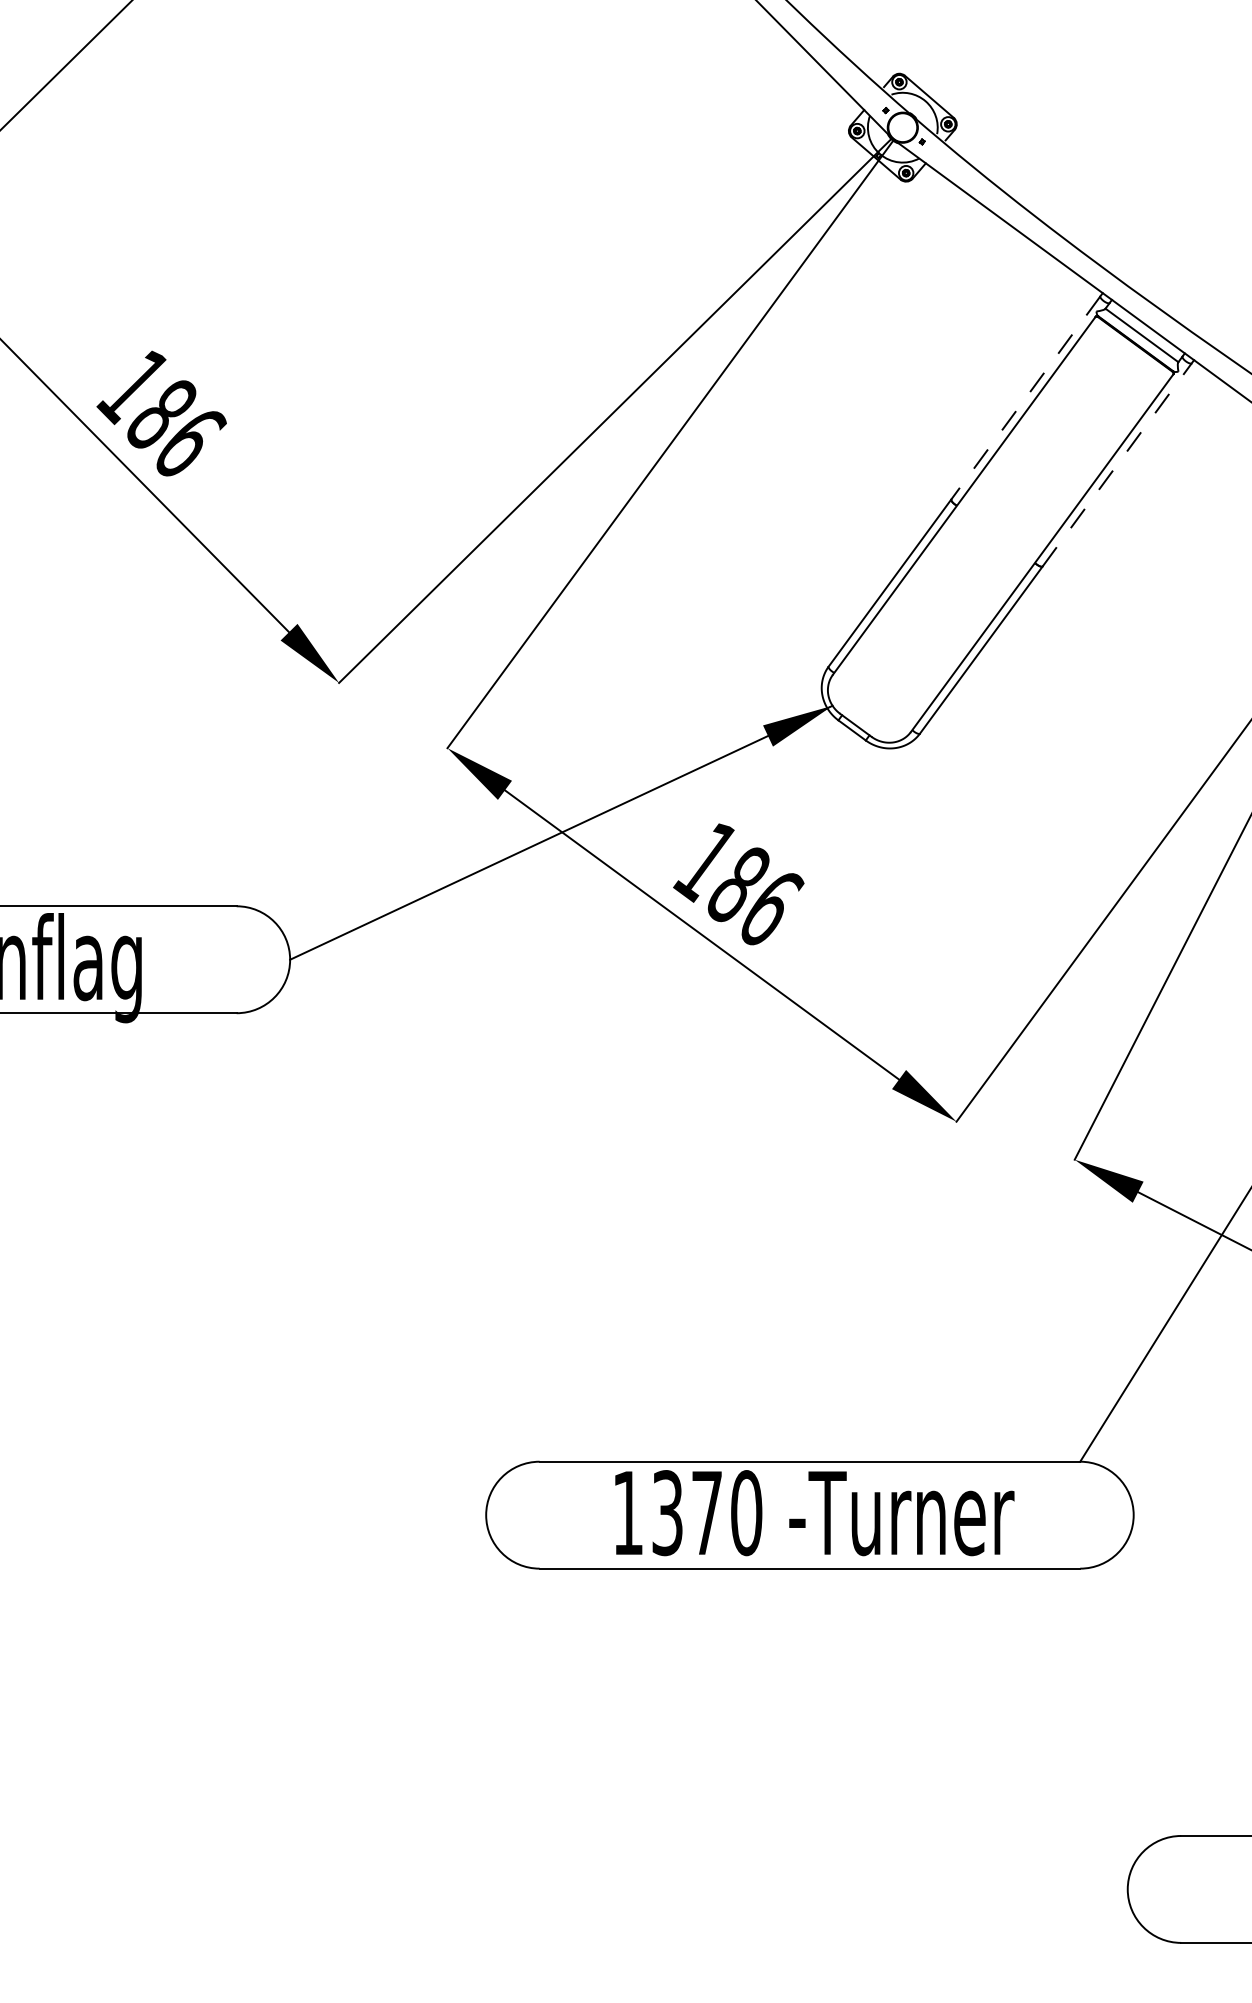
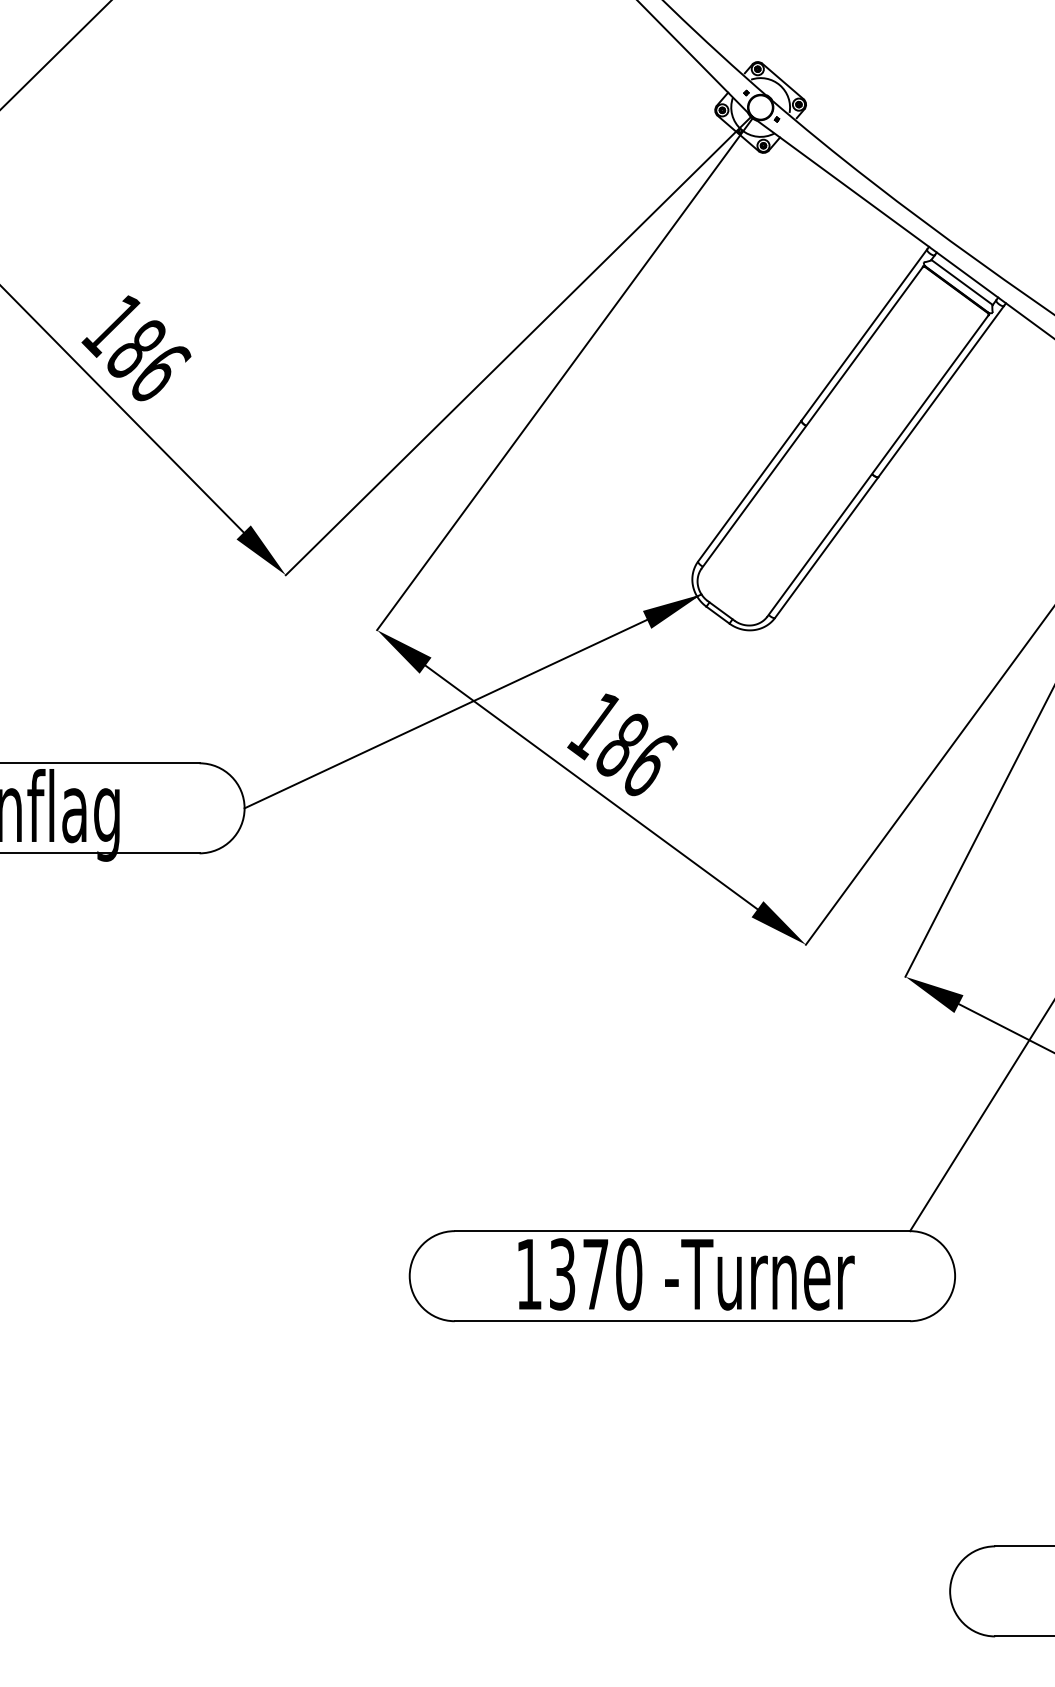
line: (1025, 397) -> (863, 334), dashed -> solid
line: (1117, 464) -> (941, 391), dashed -> solid

